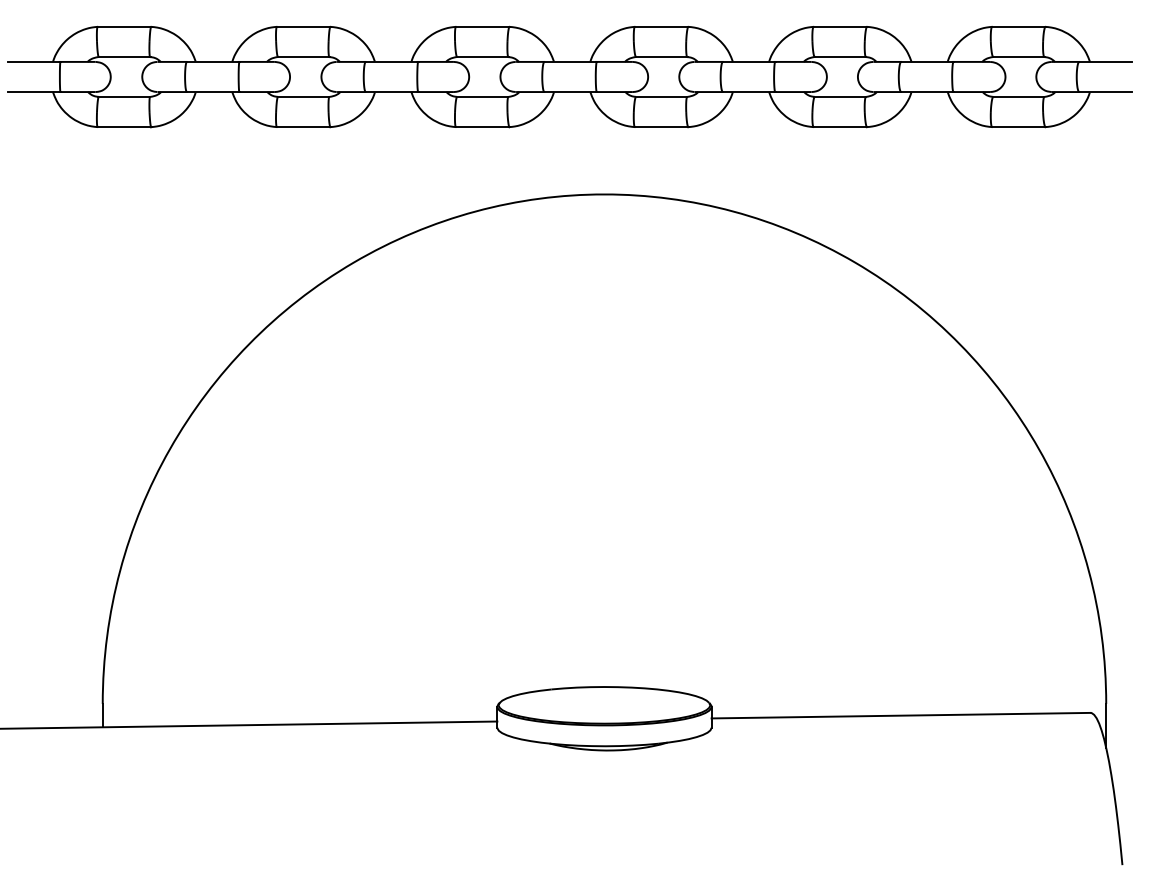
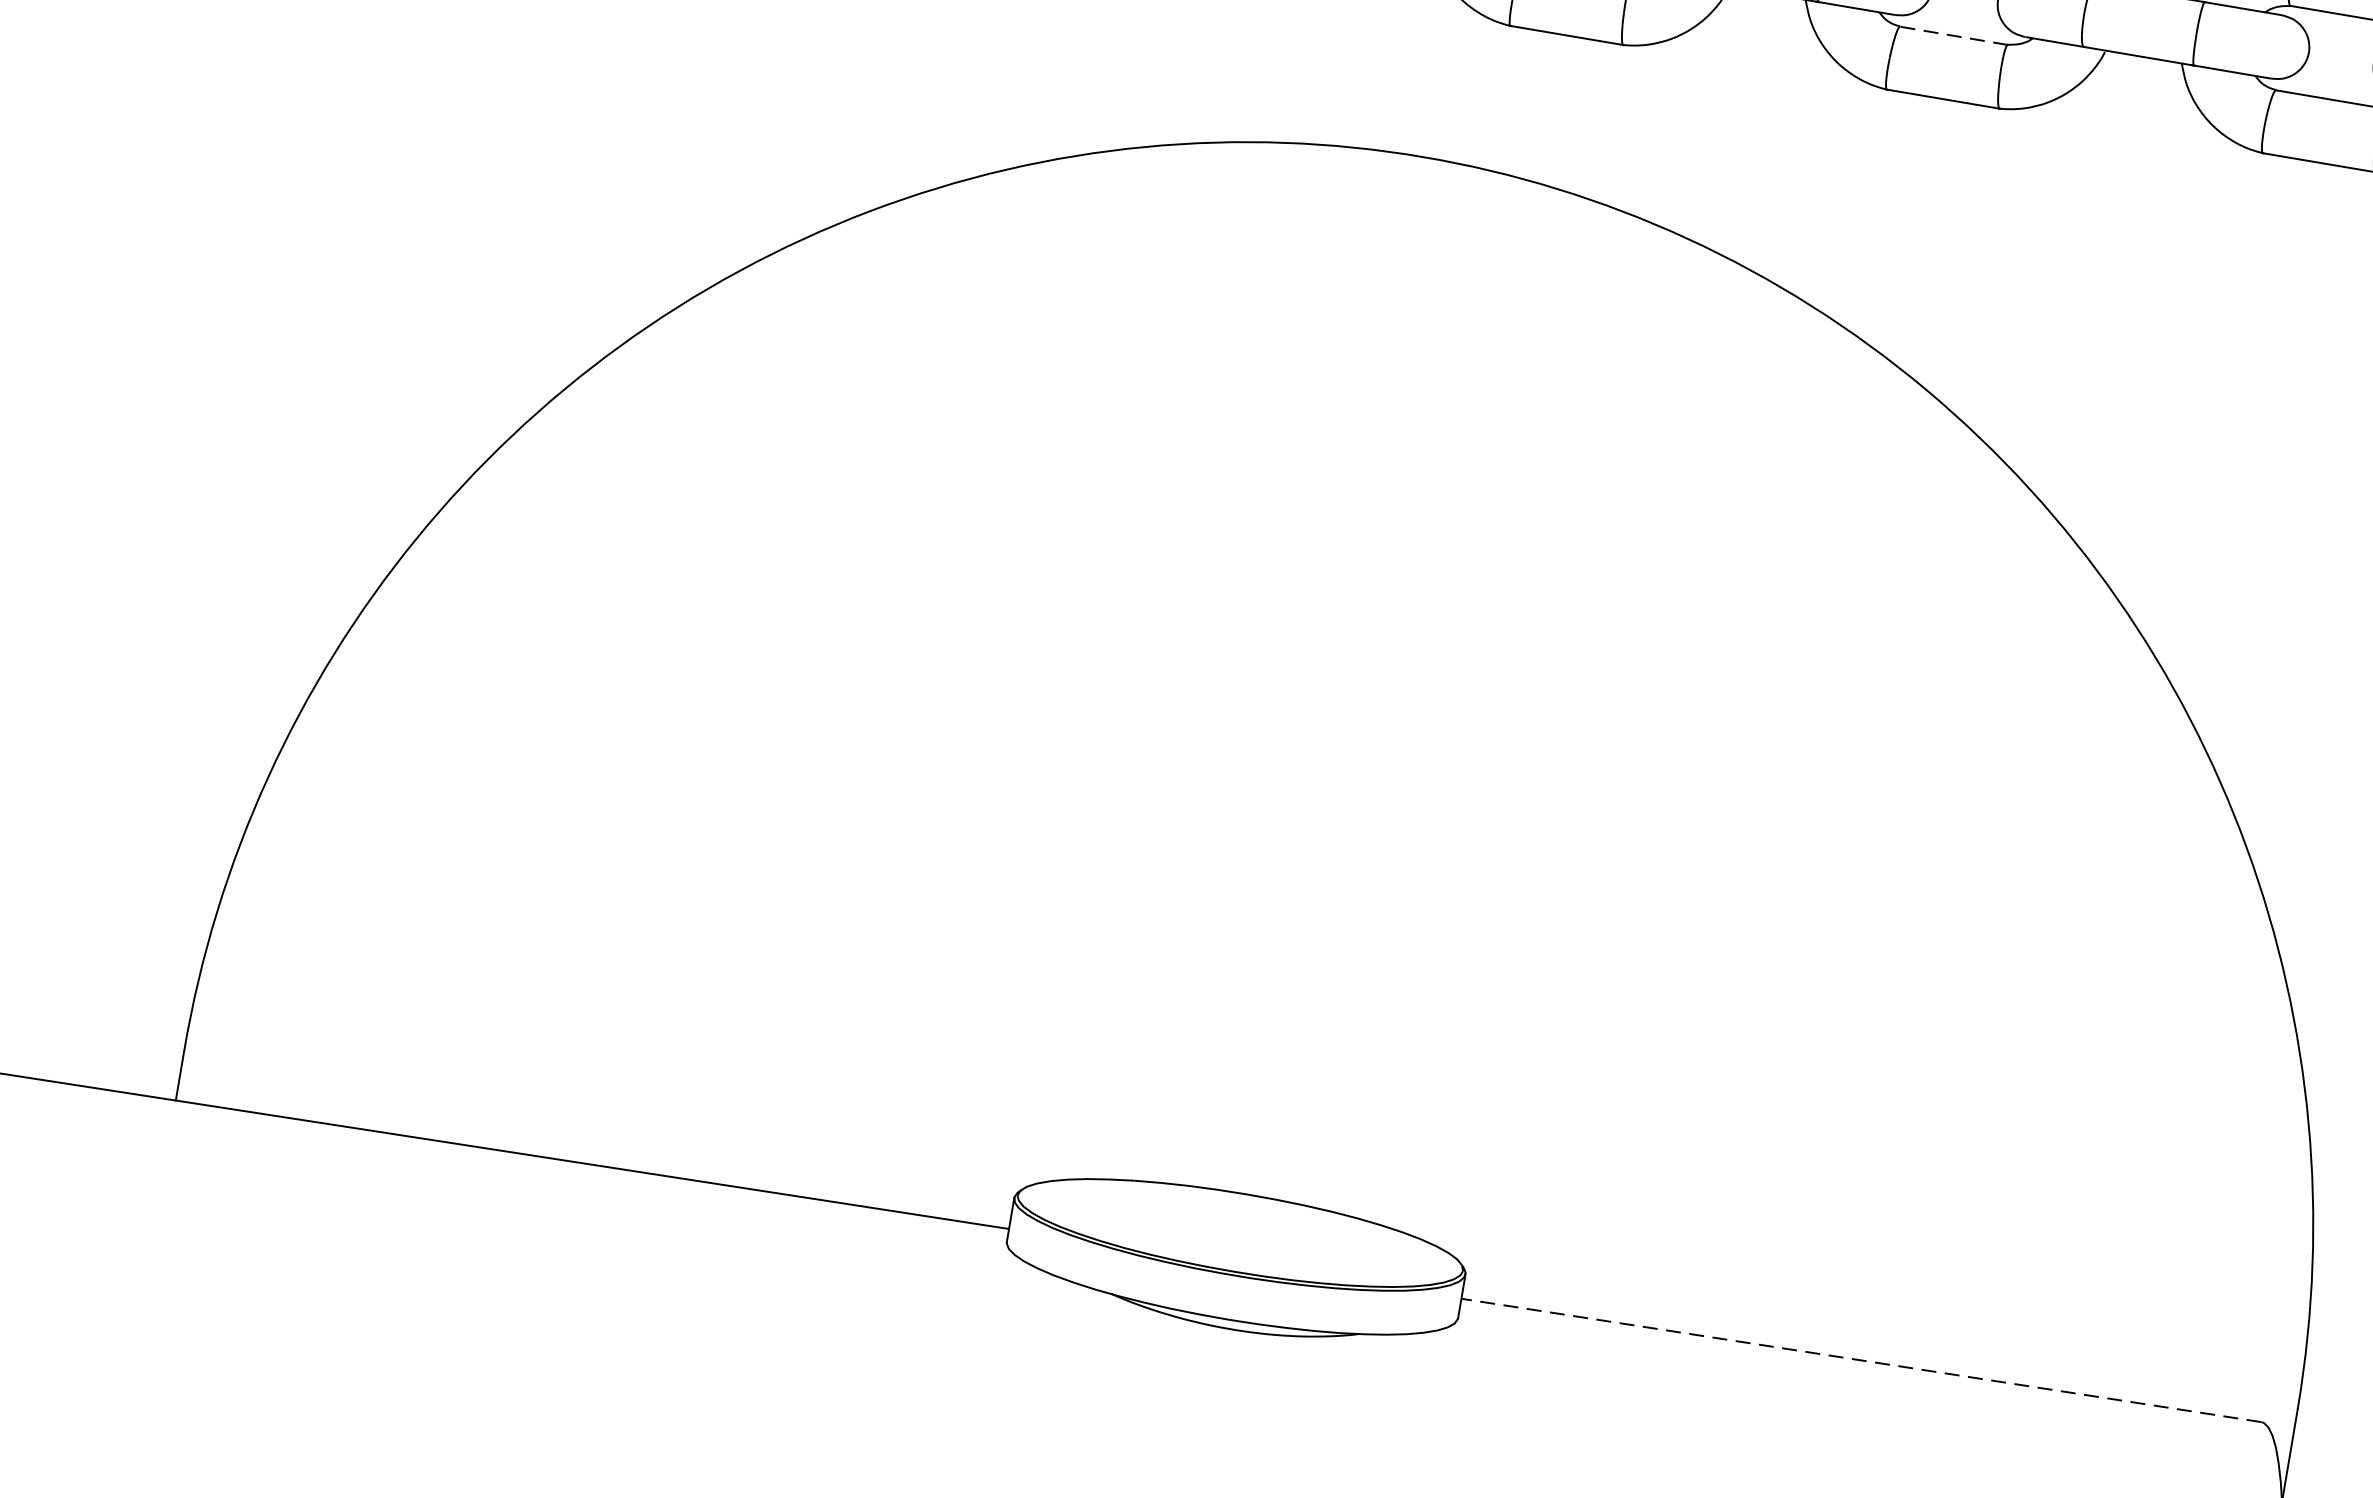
line: (840, 97) -> (1954, 36), solid -> dashed
line: (900, 715) -> (1860, 1359), solid -> dashed

